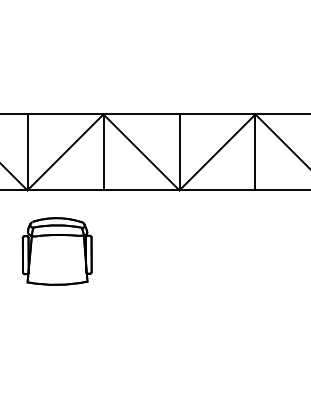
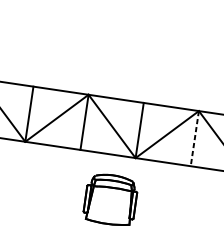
line: (255, 152) -> (194, 138), solid -> dashed
part: (56, 251) -> (110, 199), moved

